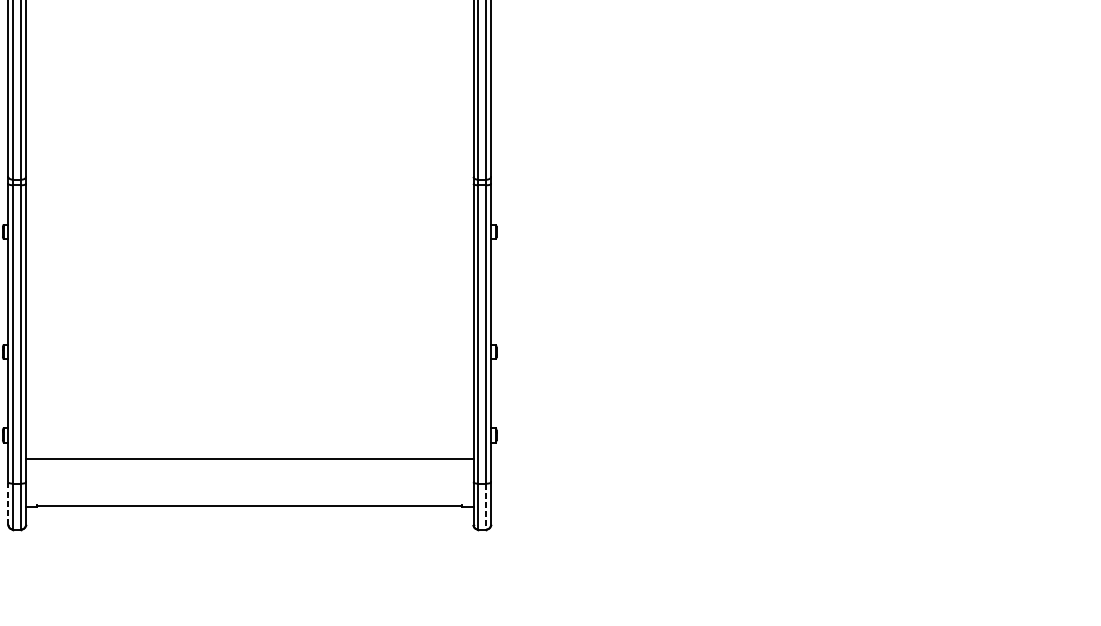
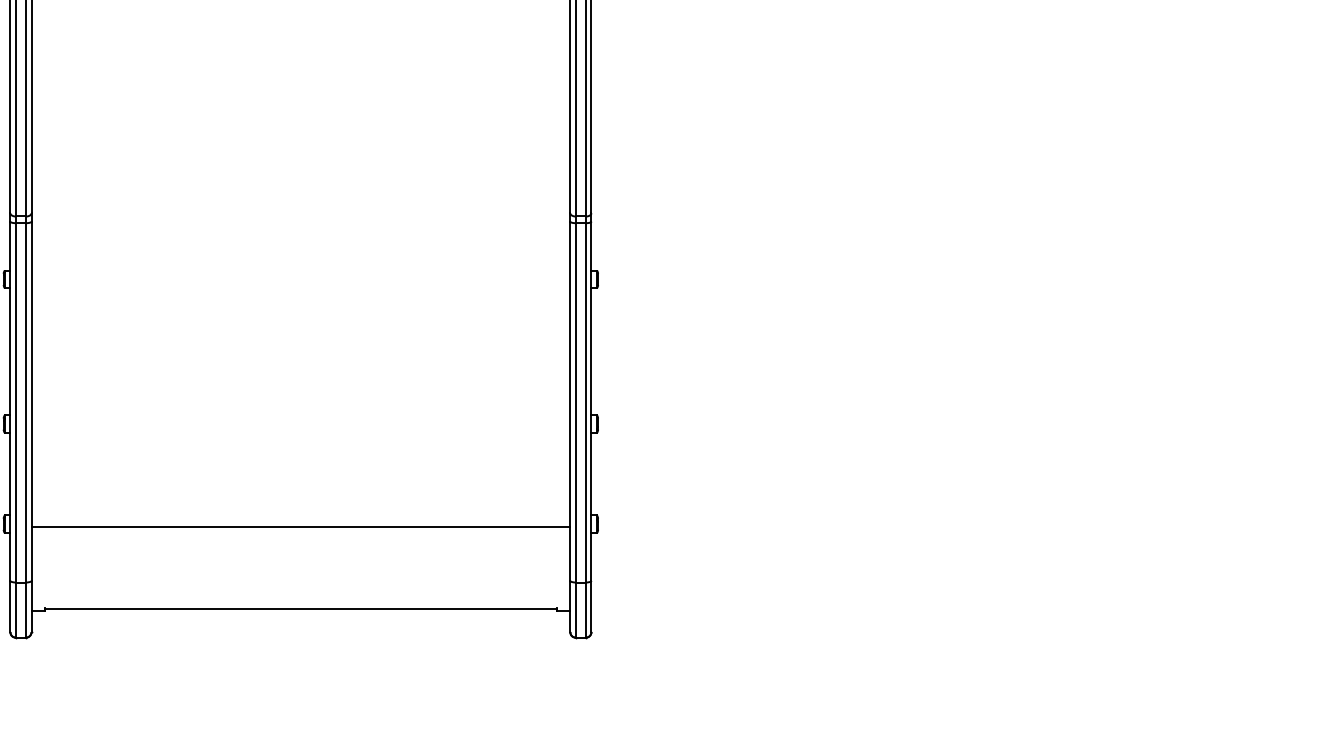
line: (249, 458) -> (300, 526), moved
line: (8, 503) -> (10, 606), dashed -> solid
line: (486, 506) -> (585, 610), dashed -> solid

